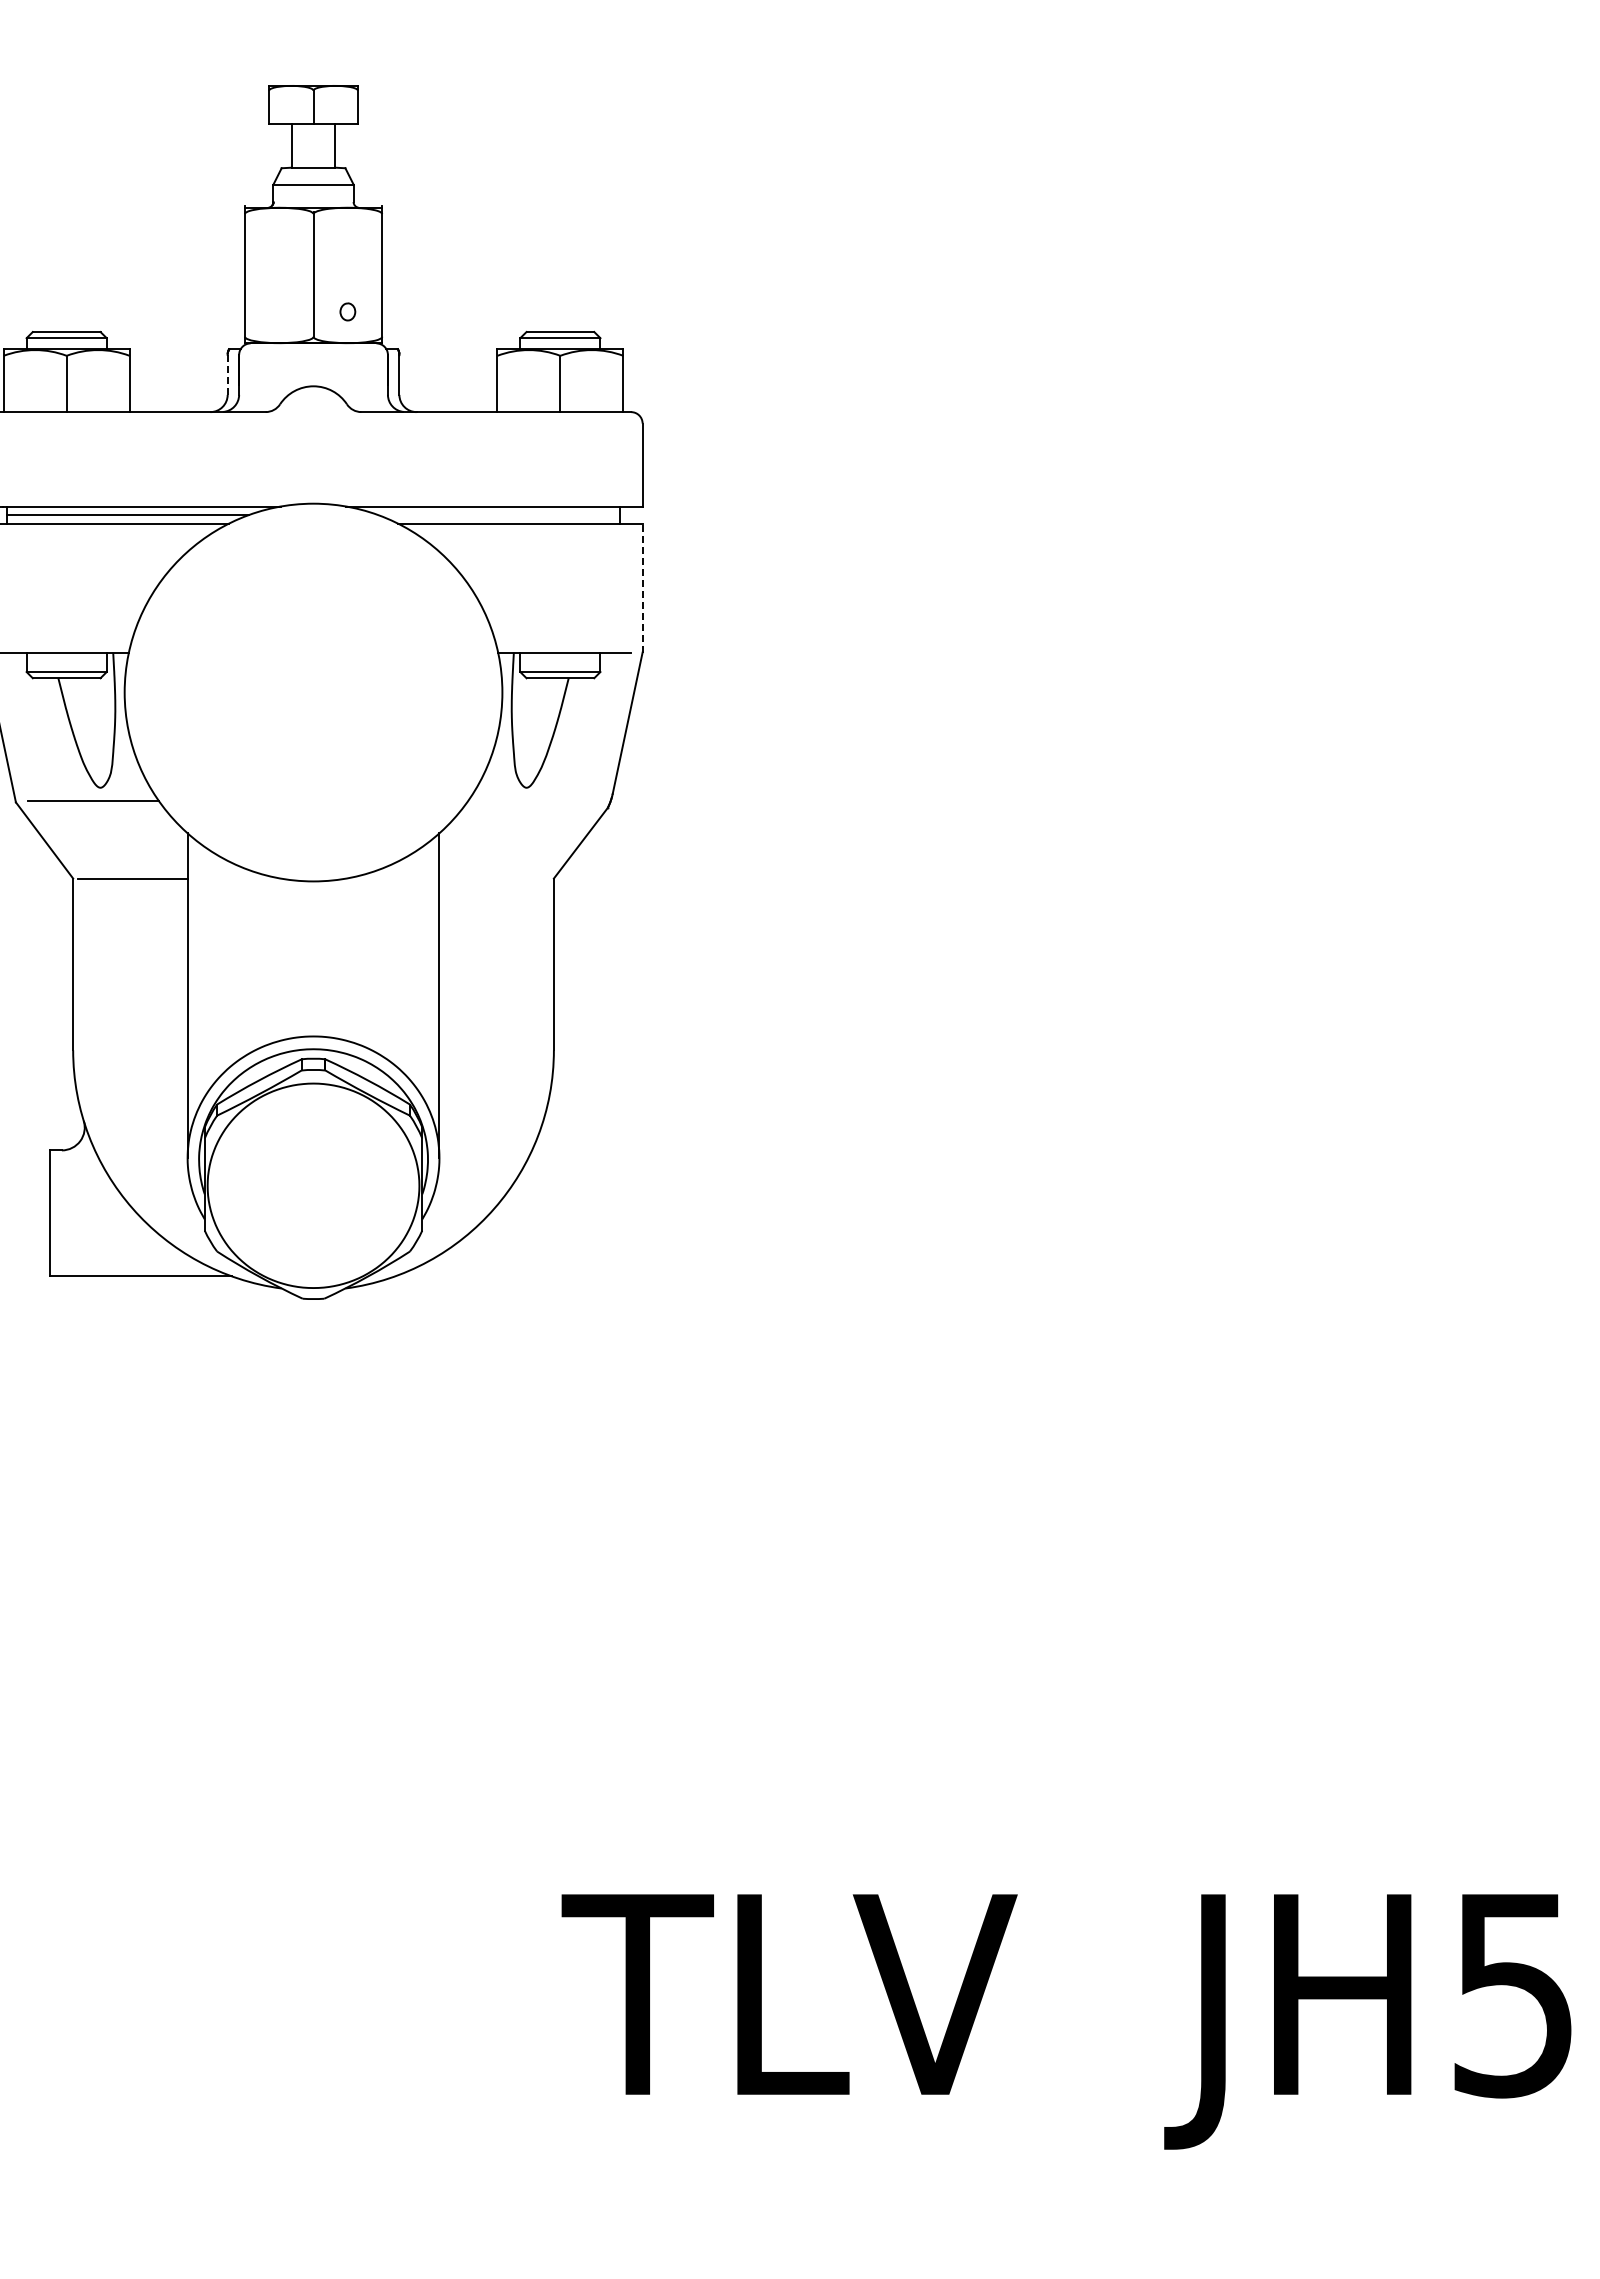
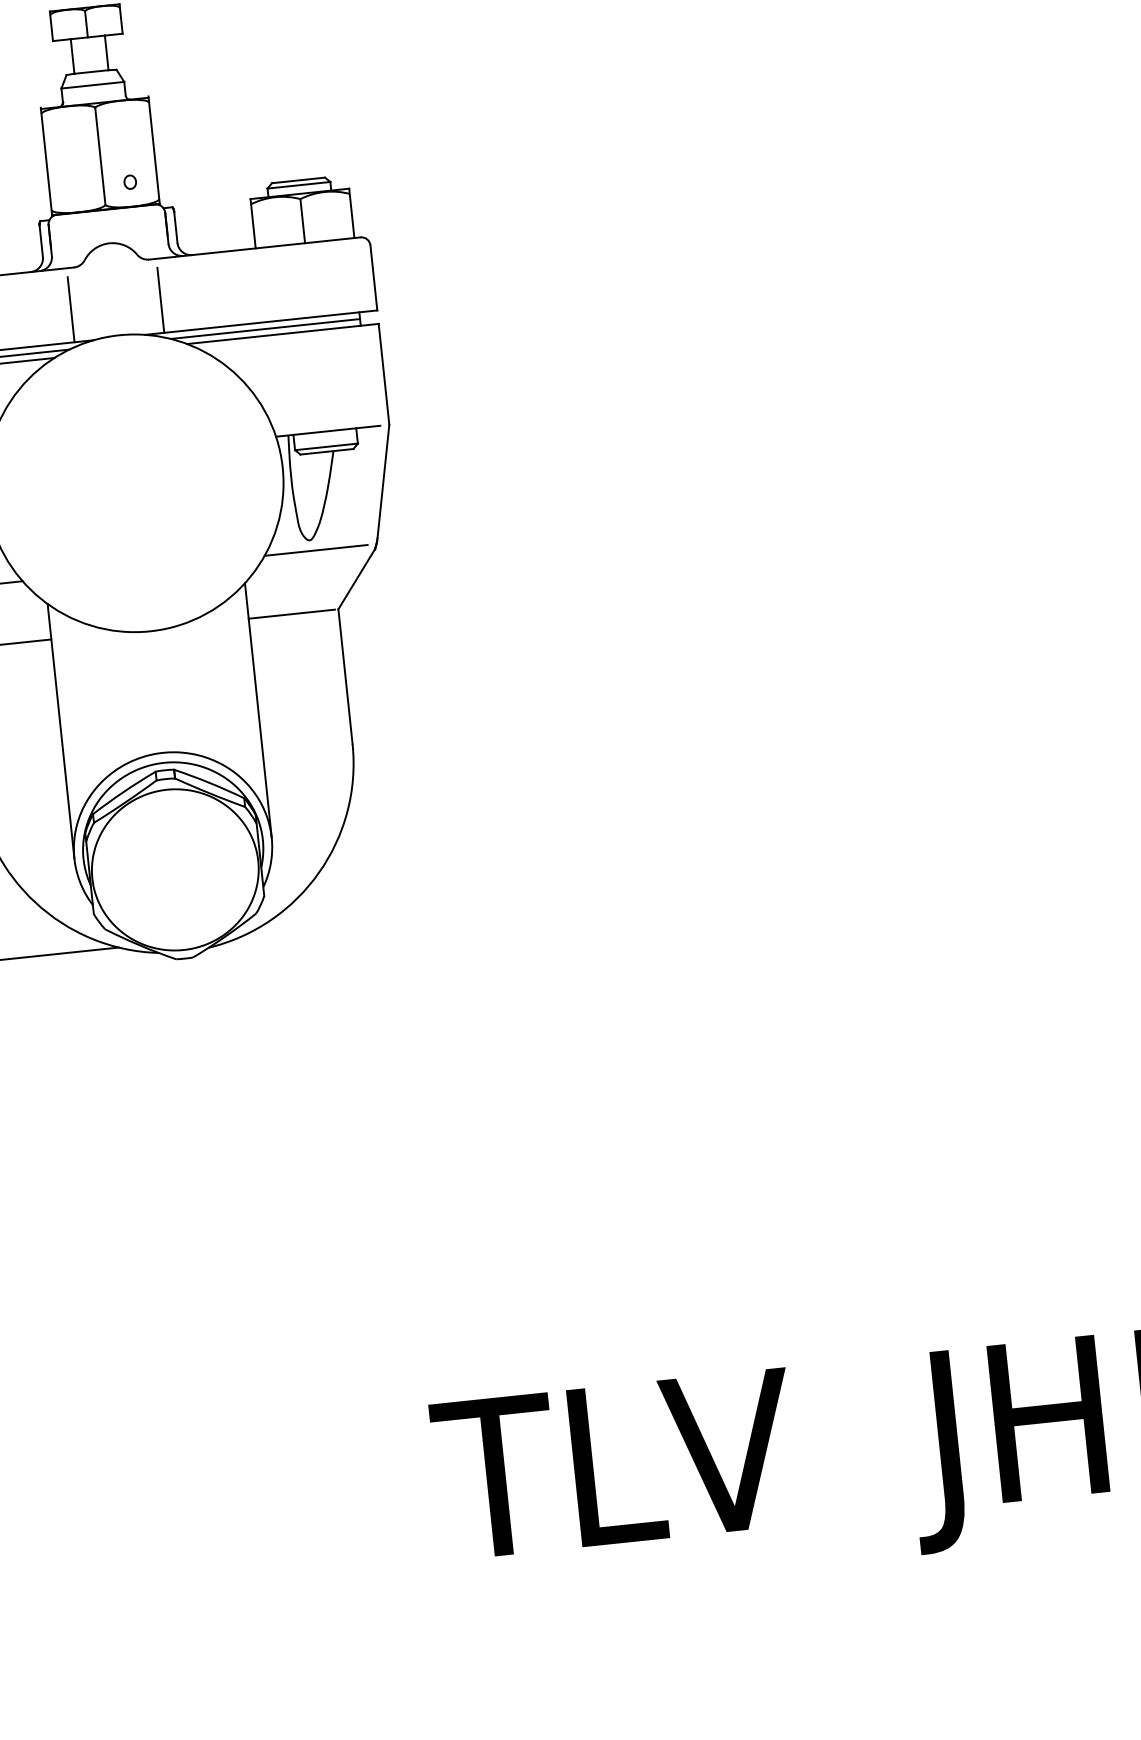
line: (227, 375) -> (41, 241), dashed -> solid
line: (256, 464) -> (71, 309), added
line: (370, 464) -> (160, 299), added
line: (498, 515) -> (265, 329), added
line: (642, 587) -> (383, 373), dashed -> solid
line: (533, 801) -> (316, 550), added
line: (494, 878) -> (291, 614), added

